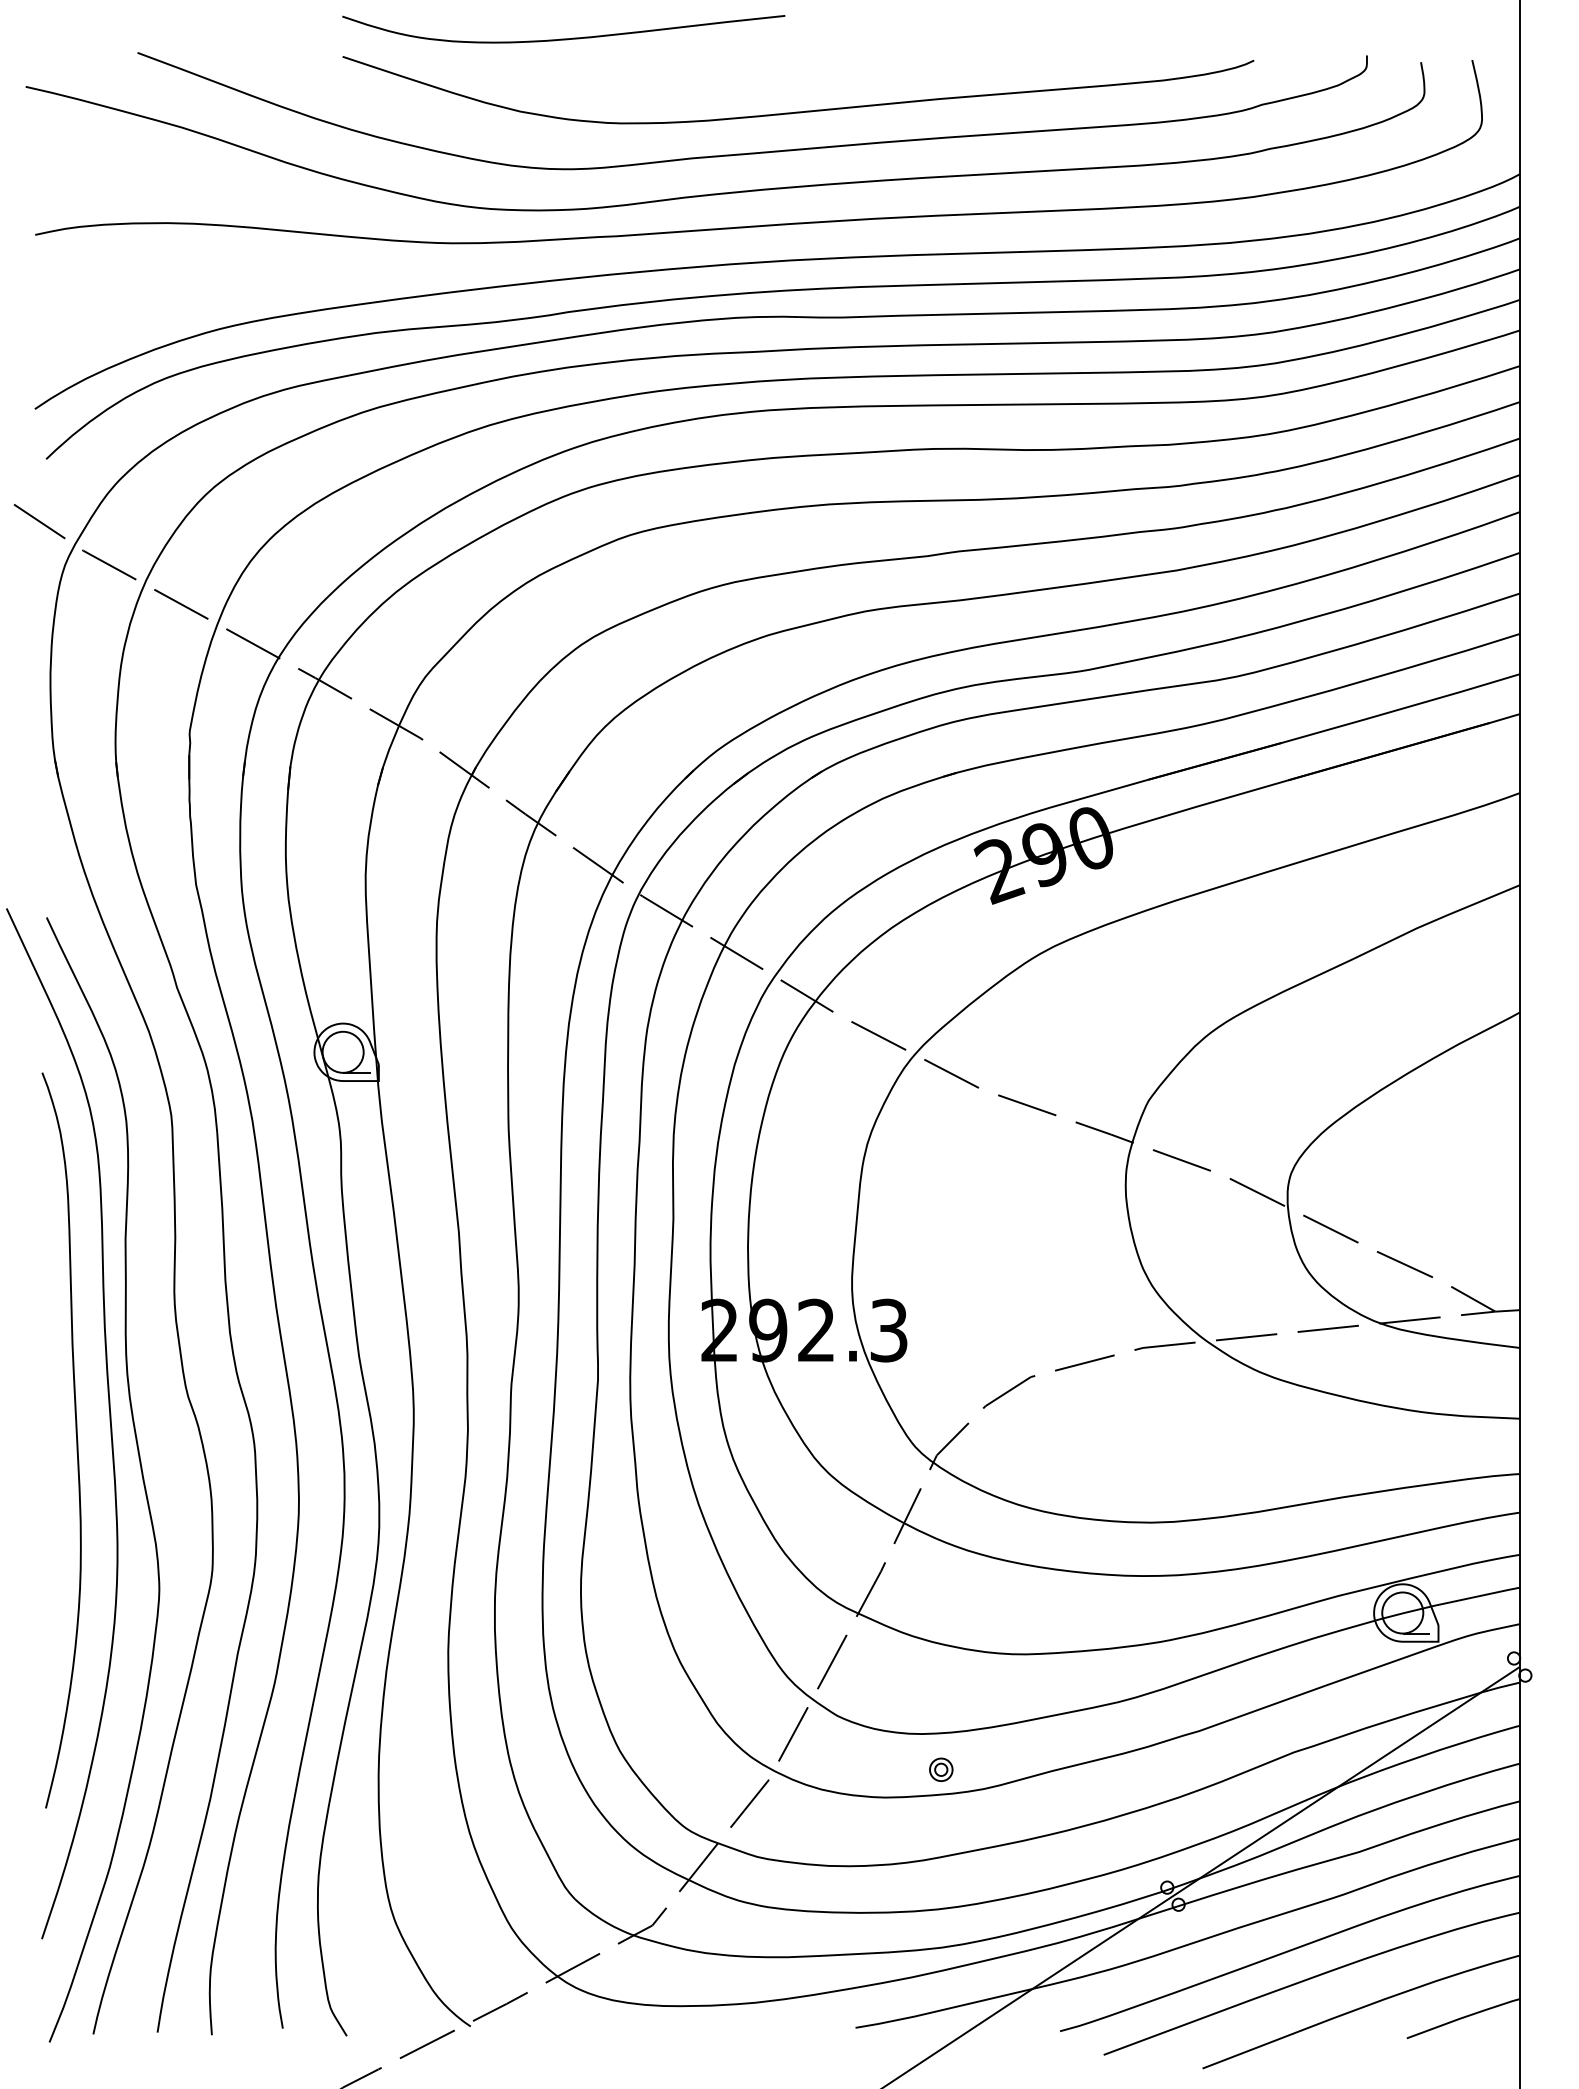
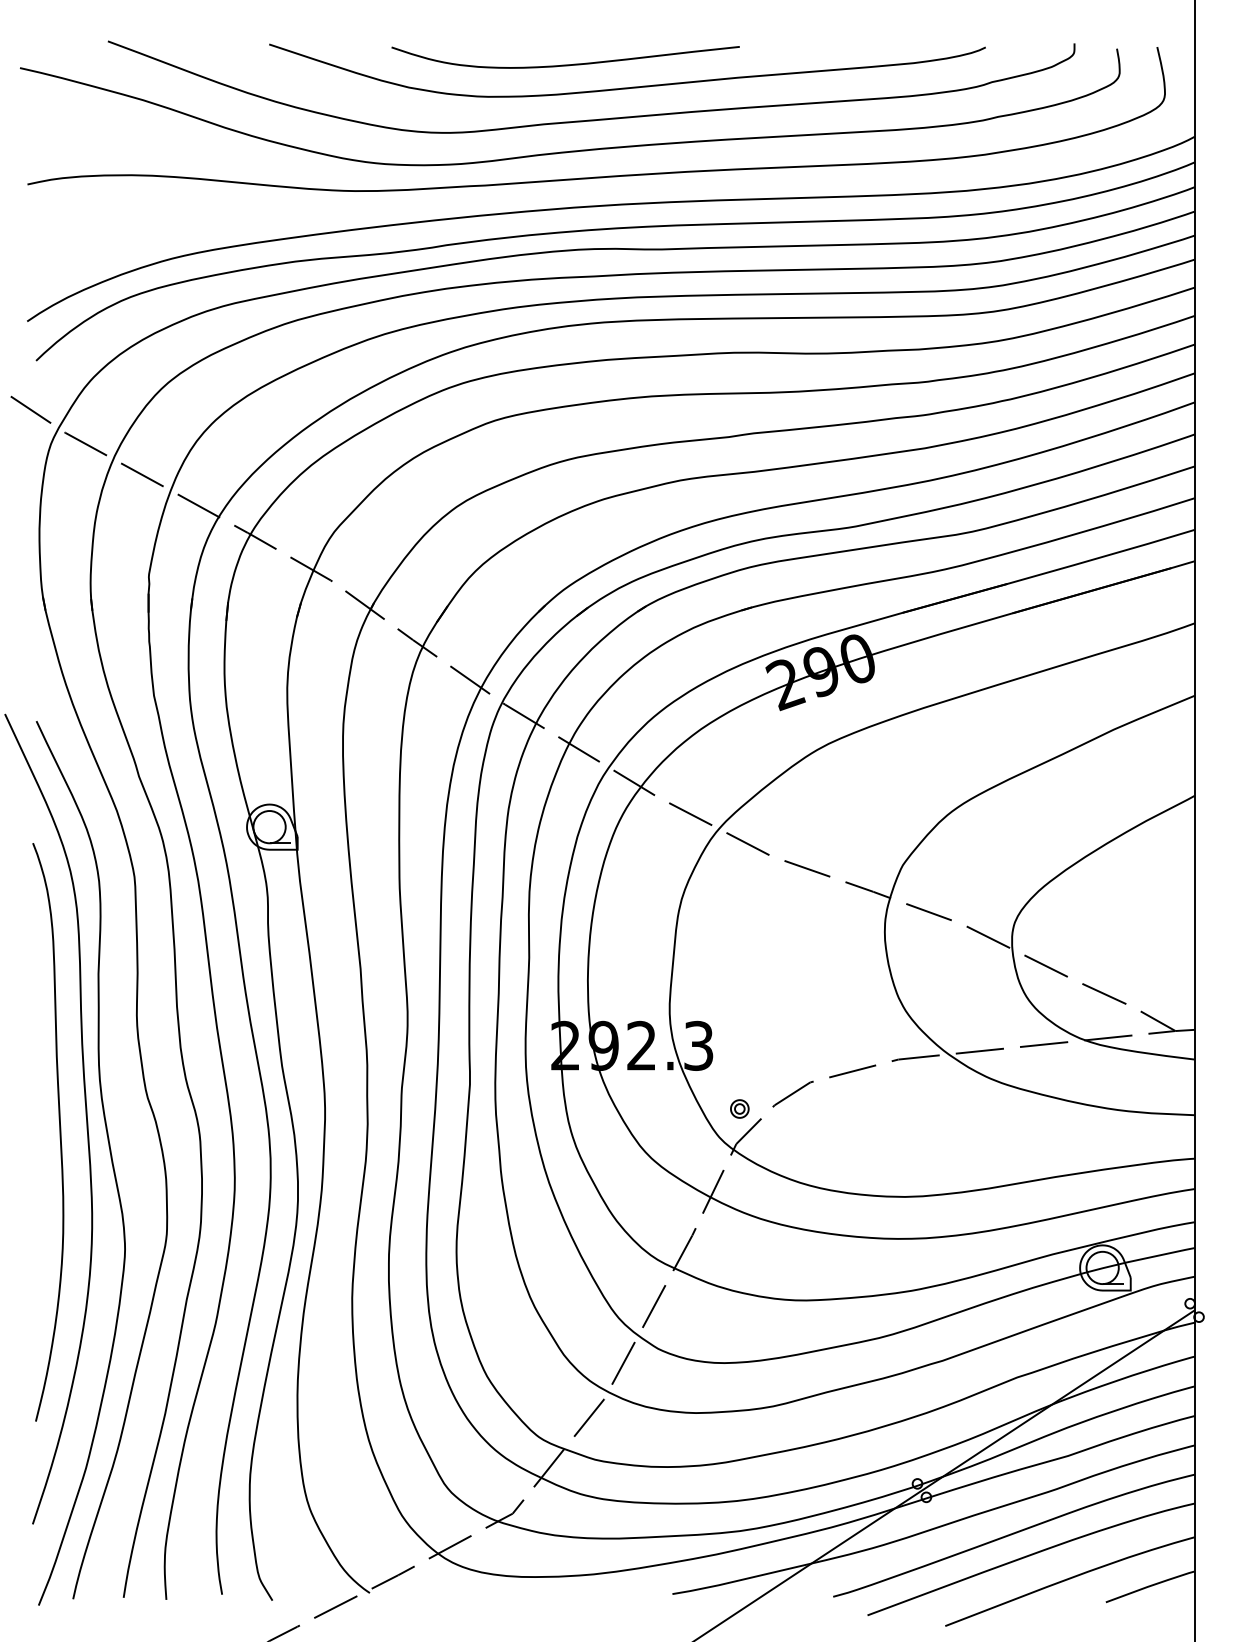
curve: (563, 38) -> (565, 64), moved
part: (941, 1769) -> (740, 1108), moved

